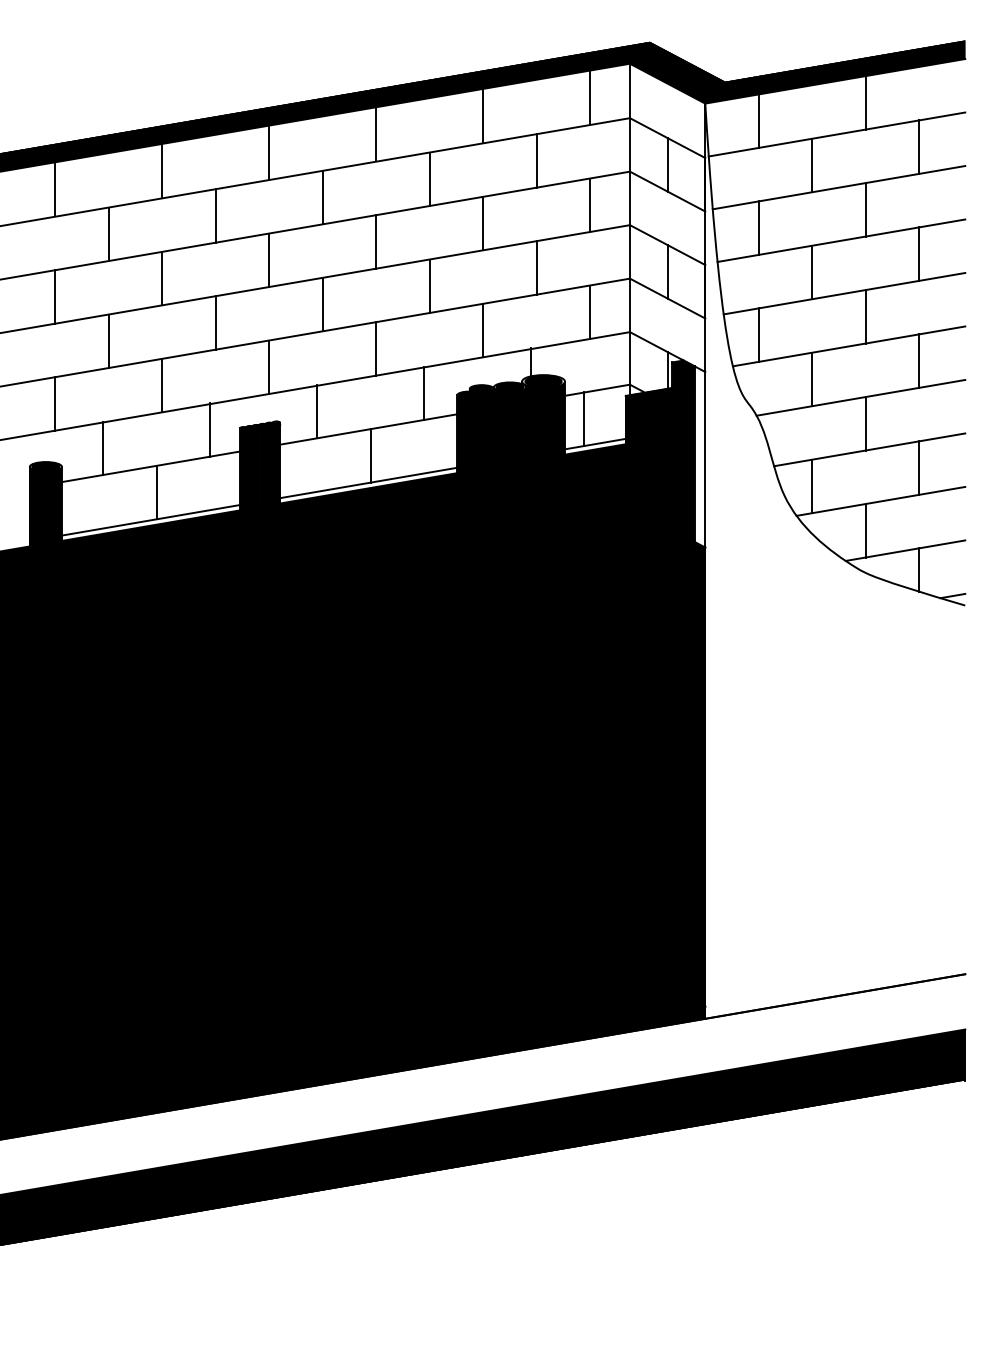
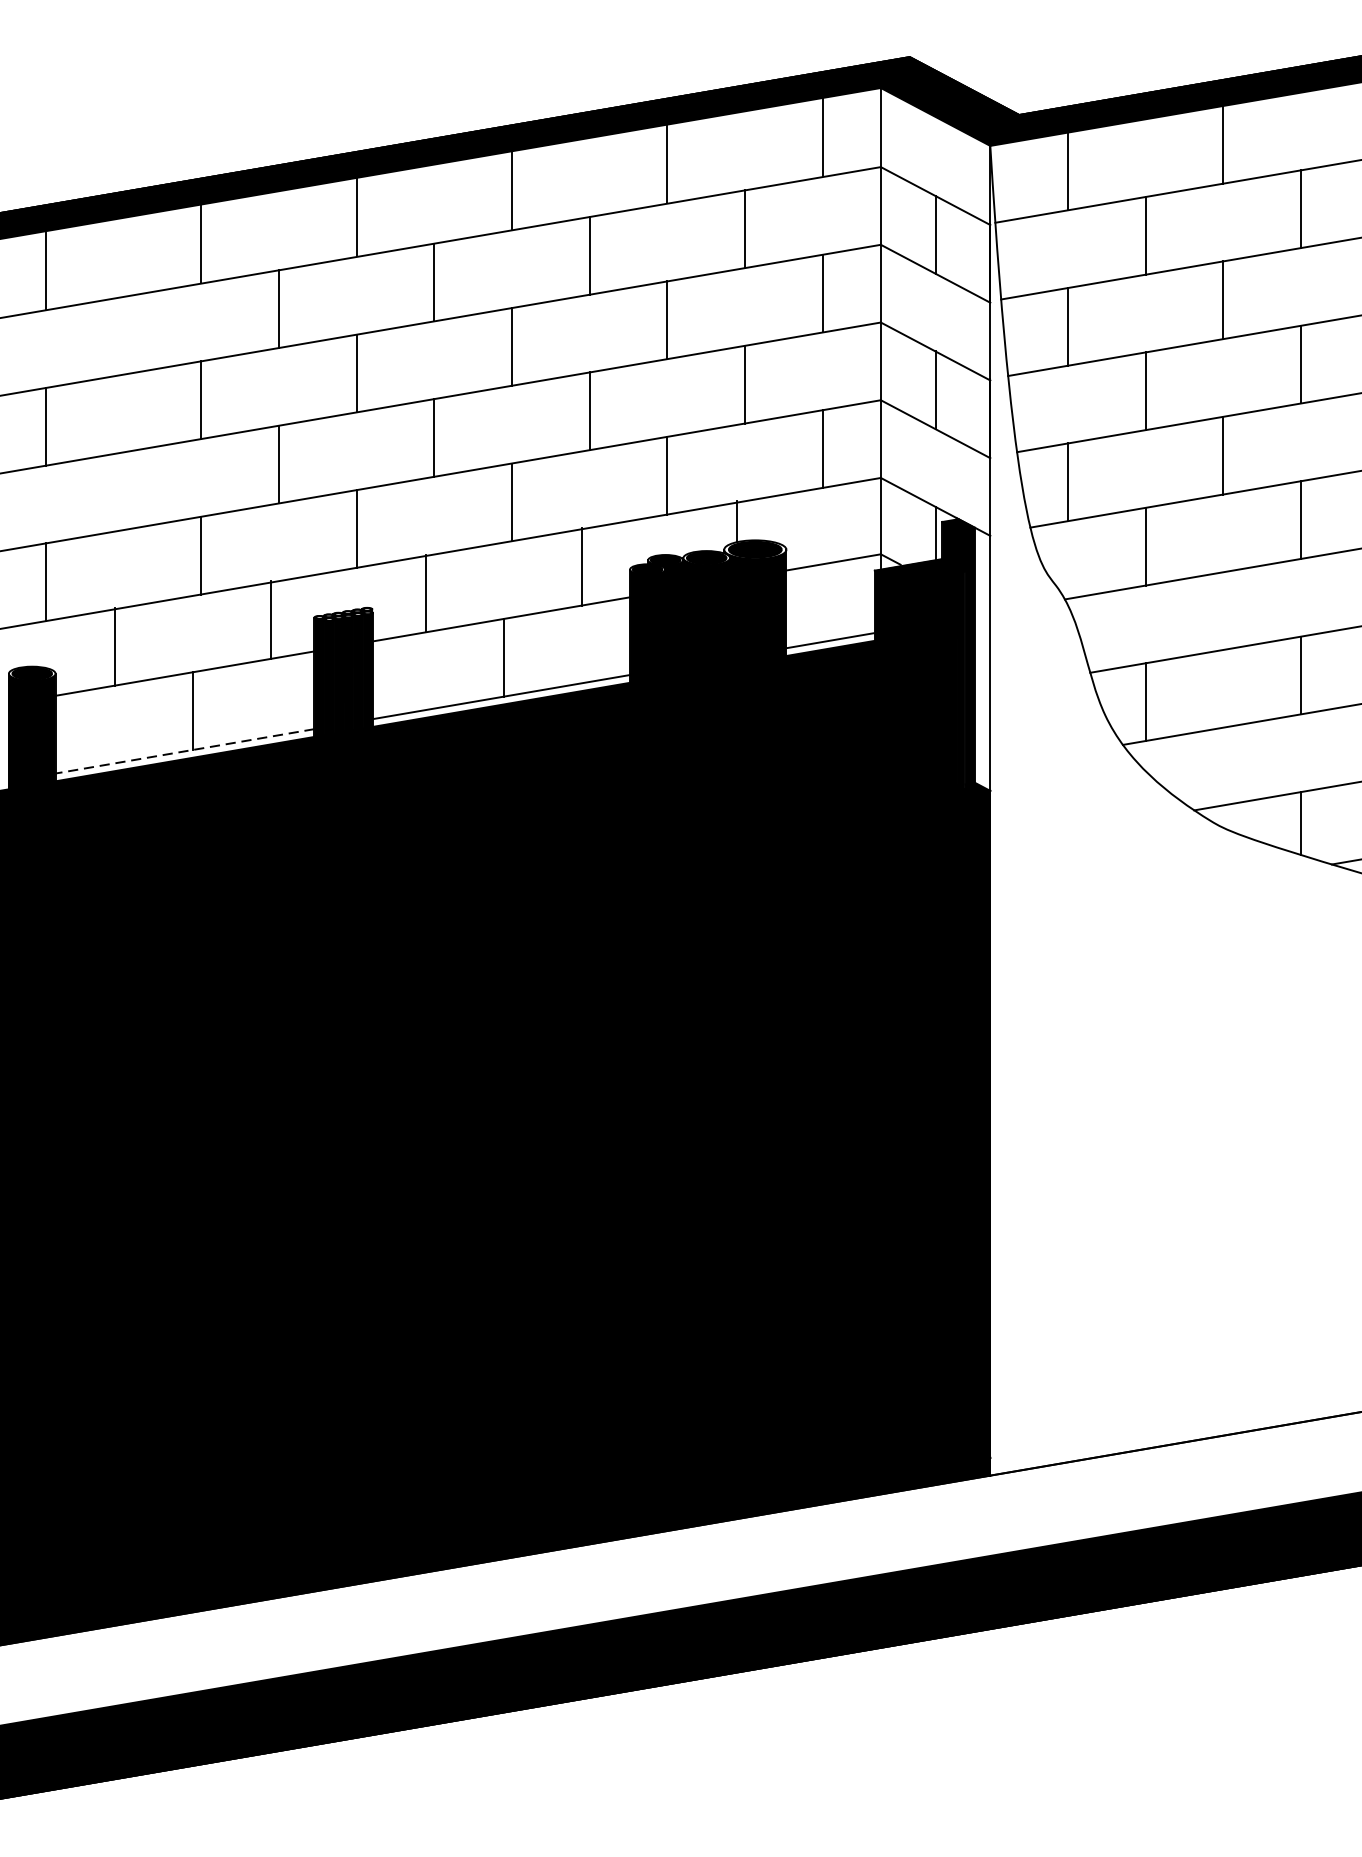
line: (108, 234) -> (123, 336), removed
line: (108, 341) -> (123, 491), removed
line: (584, 418) -> (814, 603), removed
line: (865, 423) -> (1223, 610), removed
line: (150, 520) -> (184, 751), solid -> dashed
line: (865, 530) -> (1223, 766), removed

